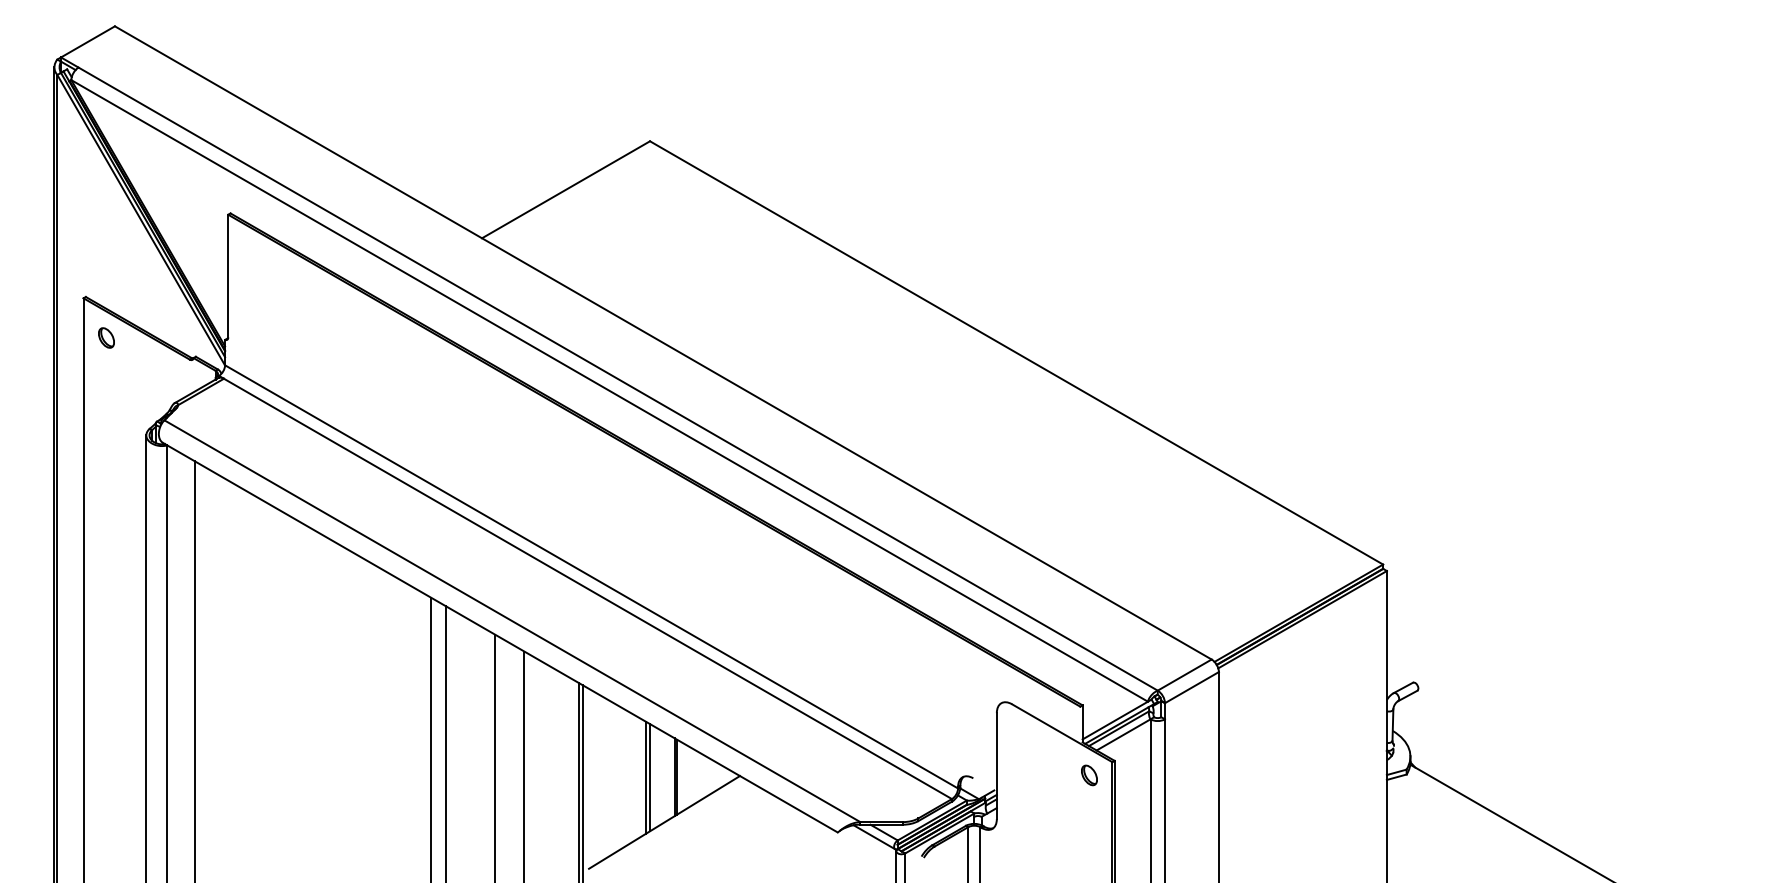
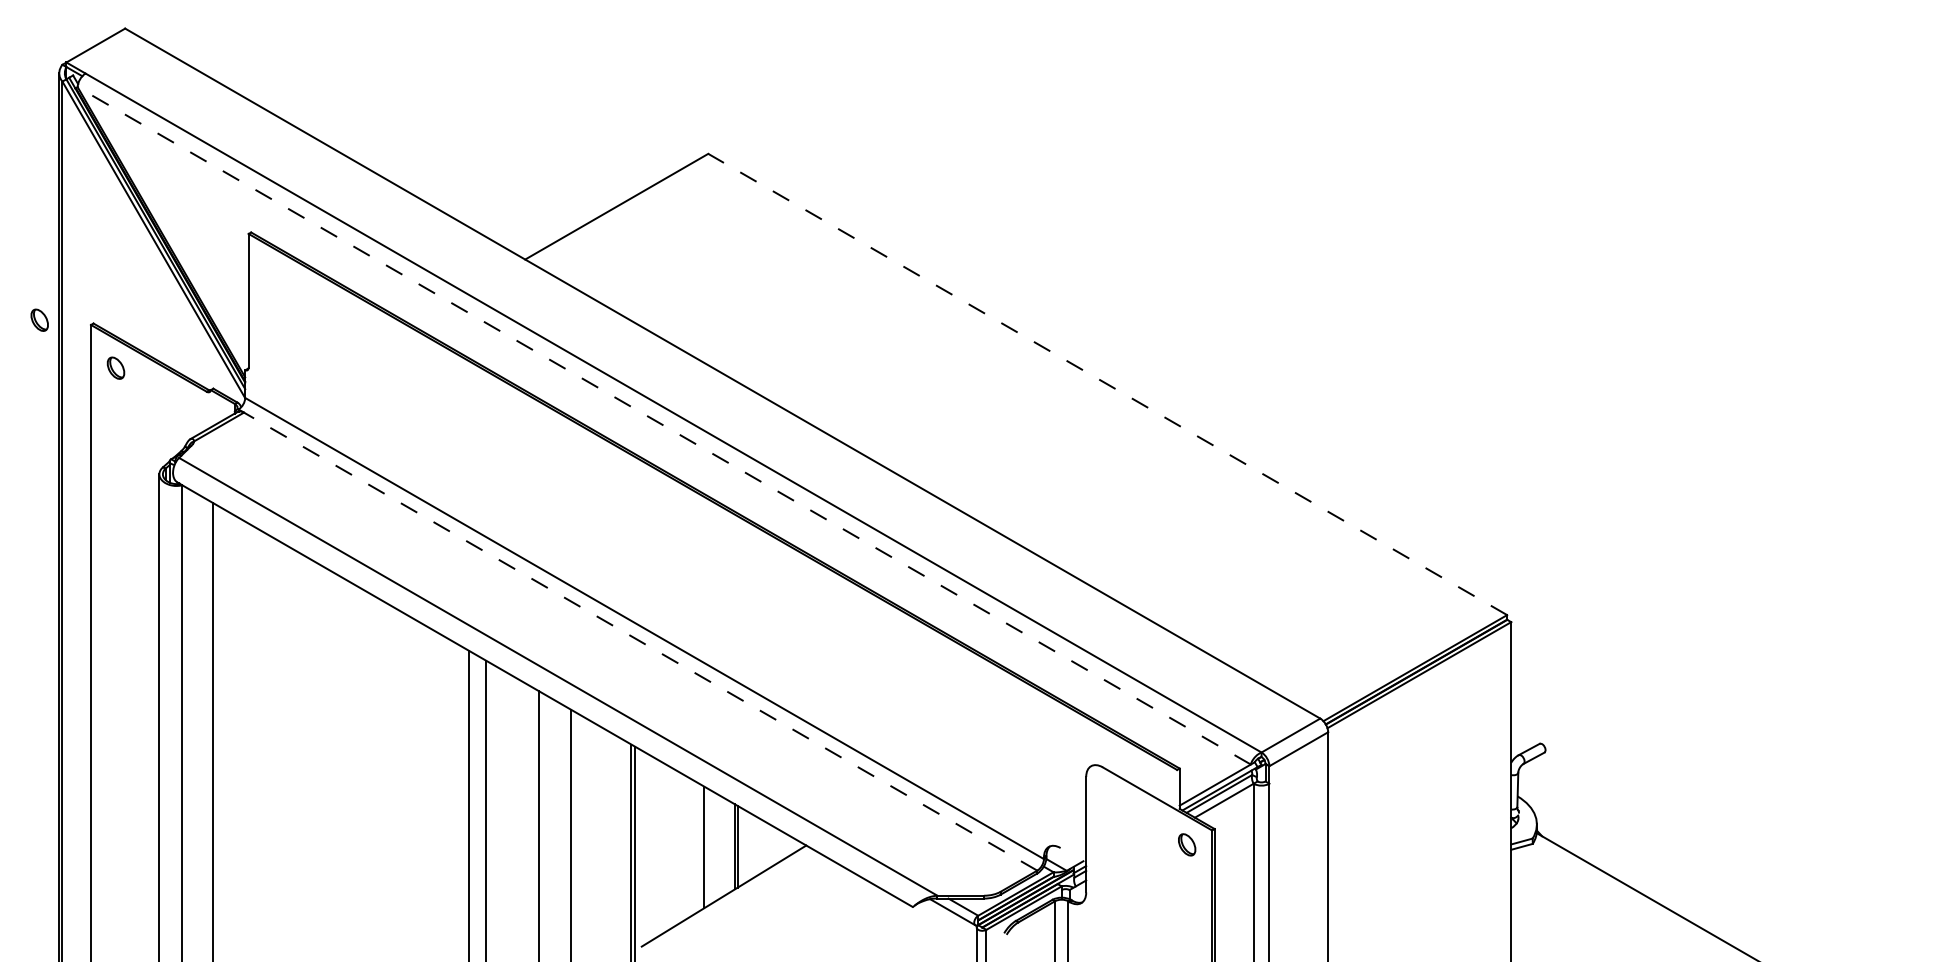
part: (36, 293) -> (39, 319), added
line: (1016, 352) -> (1107, 384), solid -> dashed
line: (609, 390) -> (664, 425), solid -> dashed
line: (587, 588) -> (640, 641), solid -> dashed
line: (650, 777) -> (708, 847), removed

